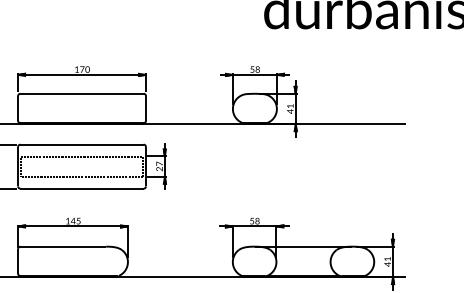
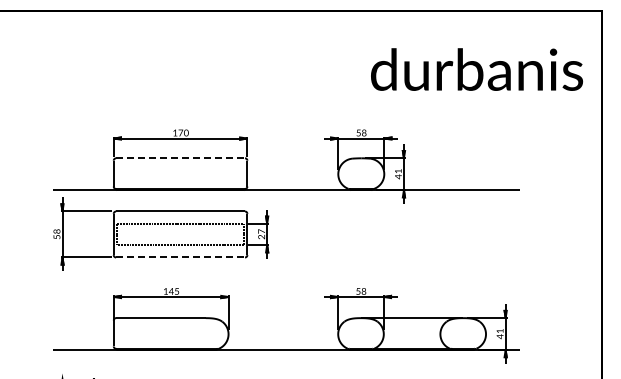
line: (82, 93) -> (181, 158), solid -> dashed
line: (82, 188) -> (181, 257), solid -> dashed

